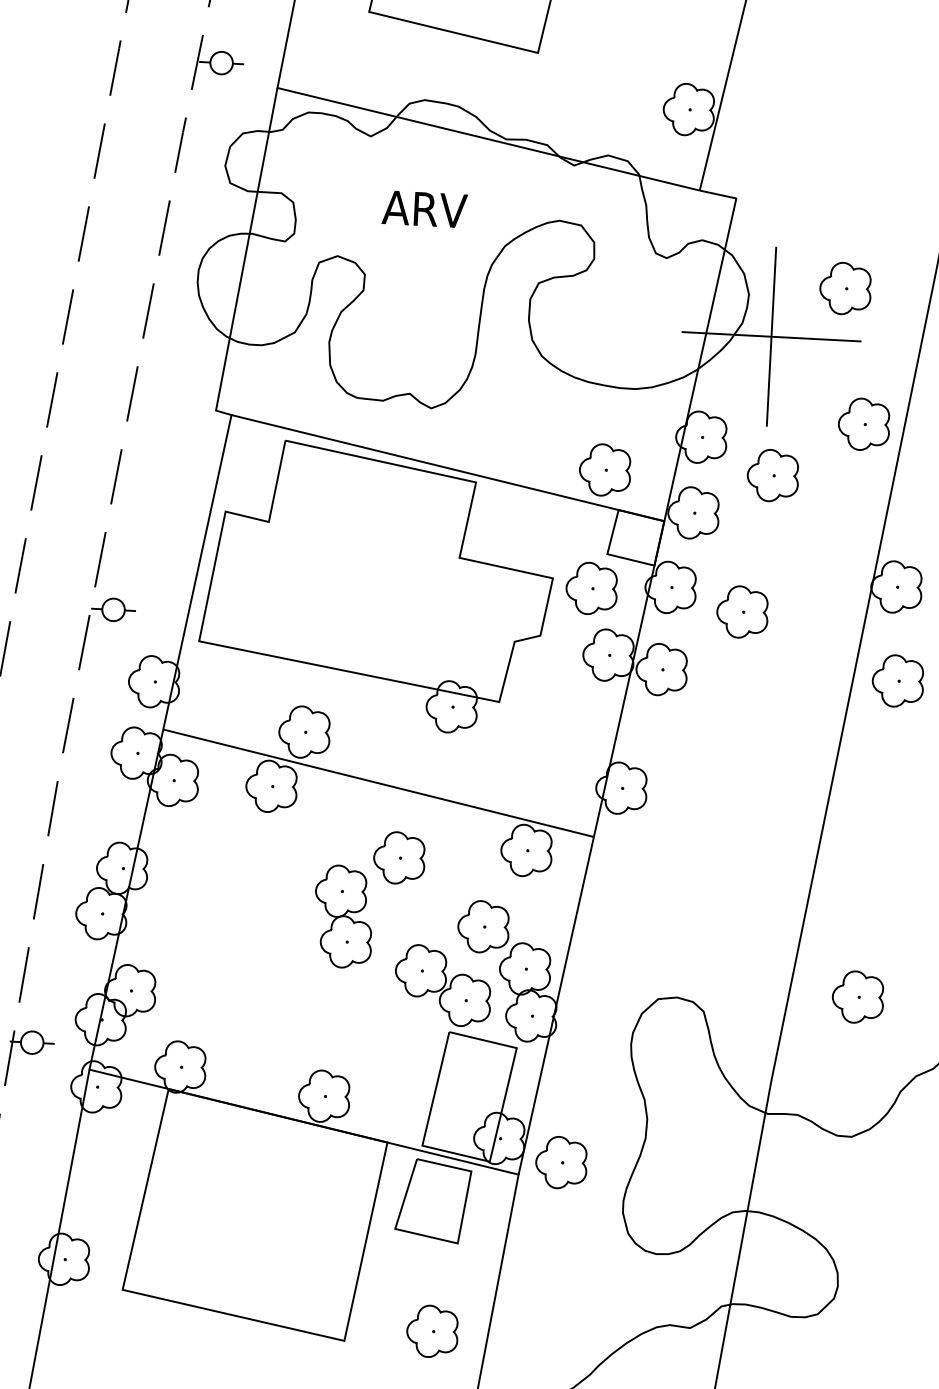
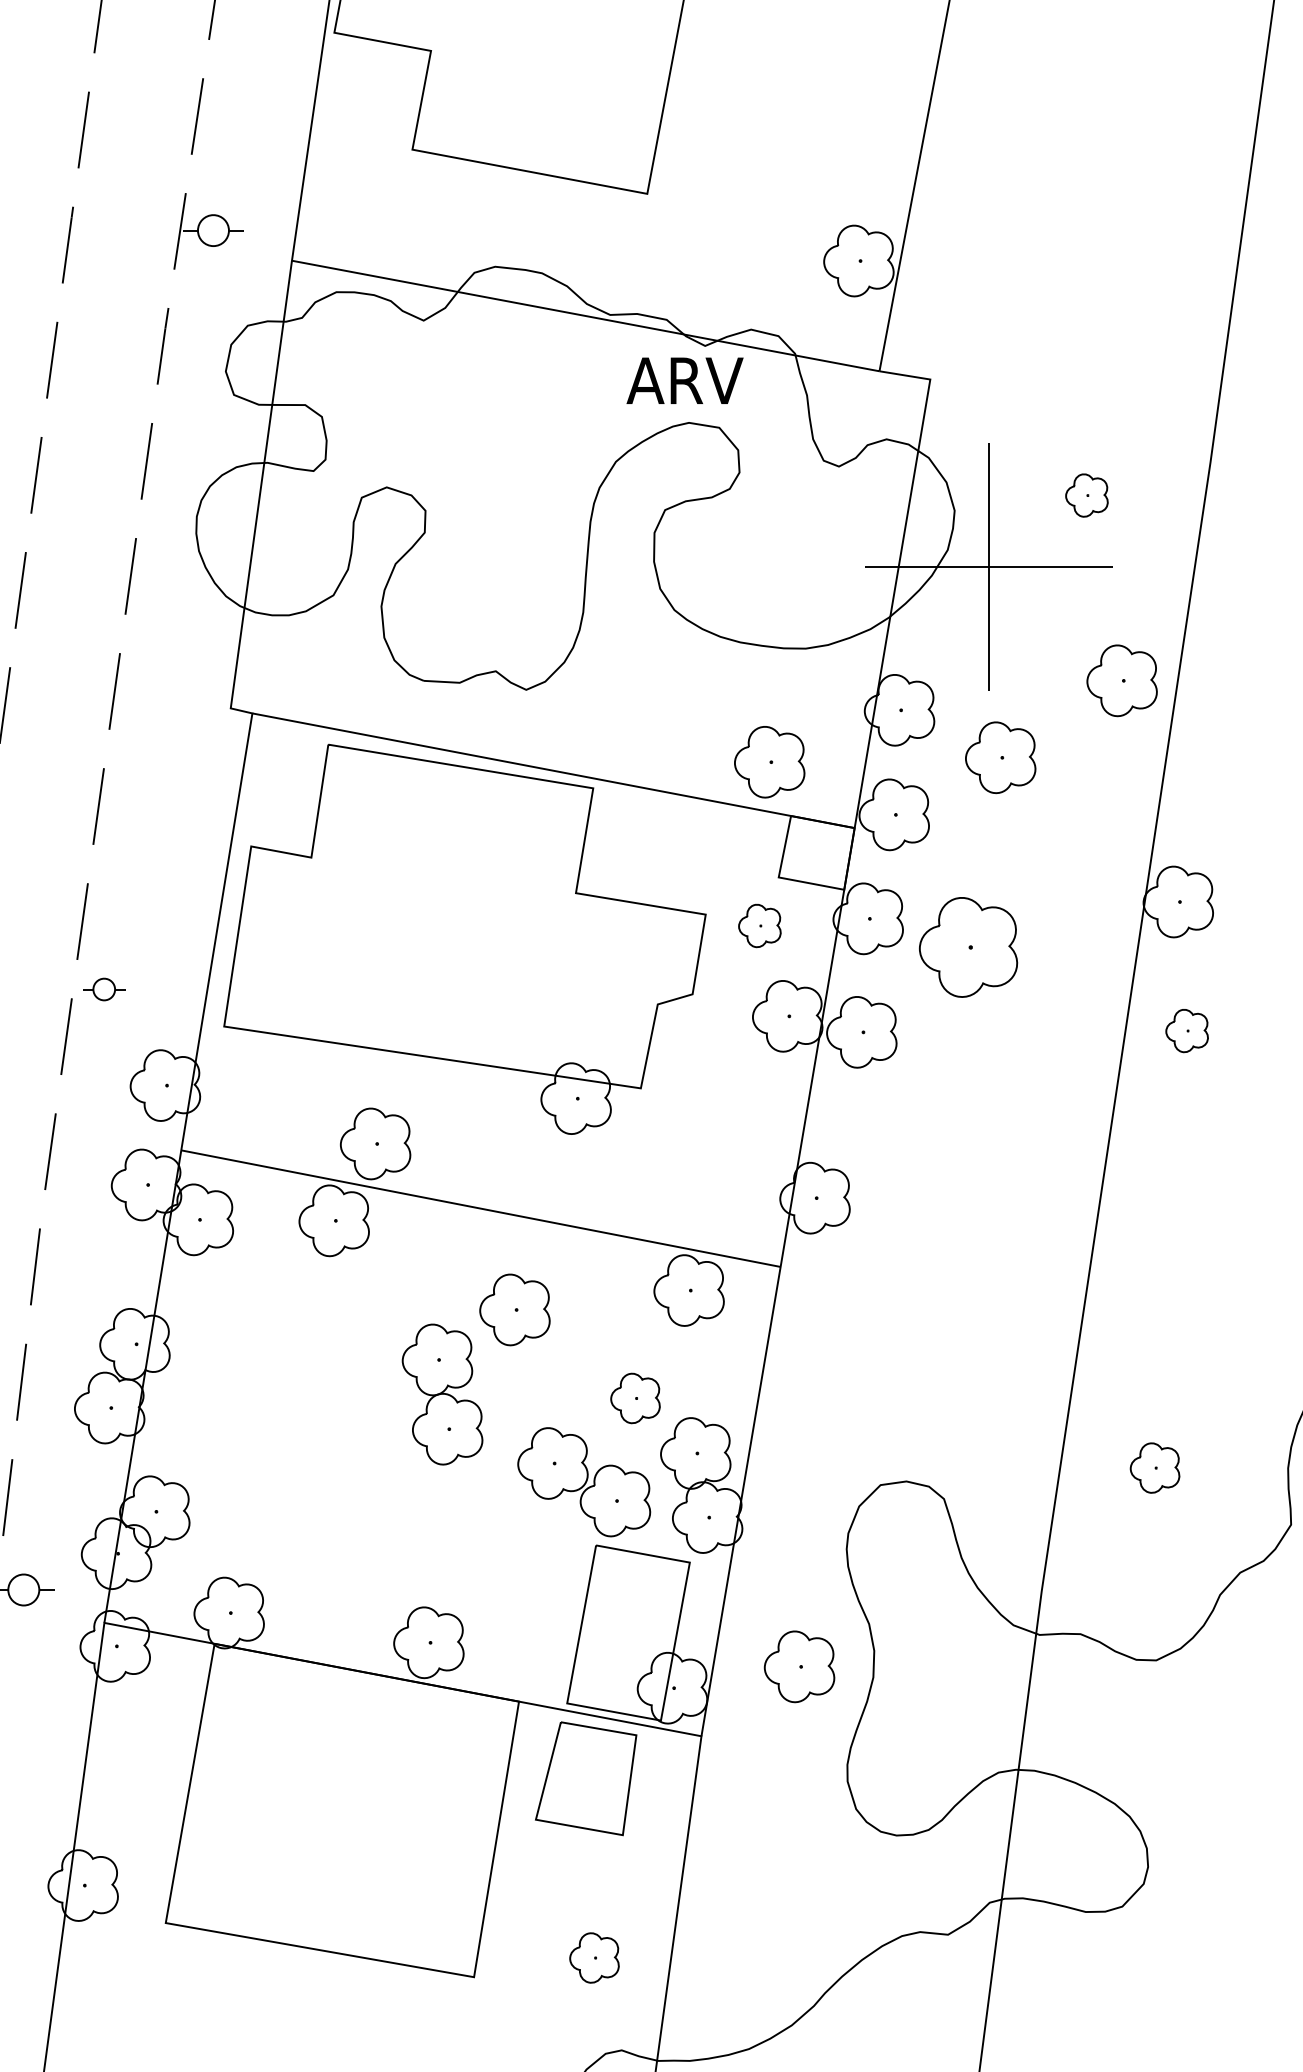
text: (424, 209) -> (684, 380), moved
part: (845, 288) -> (1086, 495), size x0.6
part: (591, 588) -> (759, 925), size x0.6
part: (112, 609) -> (103, 989), size x0.7
part: (742, 612) -> (968, 947), size x1.4
part: (897, 680) -> (1186, 1030), size x0.6
part: (483, 926) -> (635, 1398), size x0.7
part: (857, 996) -> (1154, 1467), size x0.7
part: (561, 1162) -> (799, 1666), moved
part: (432, 1331) -> (594, 1957), size x0.7

